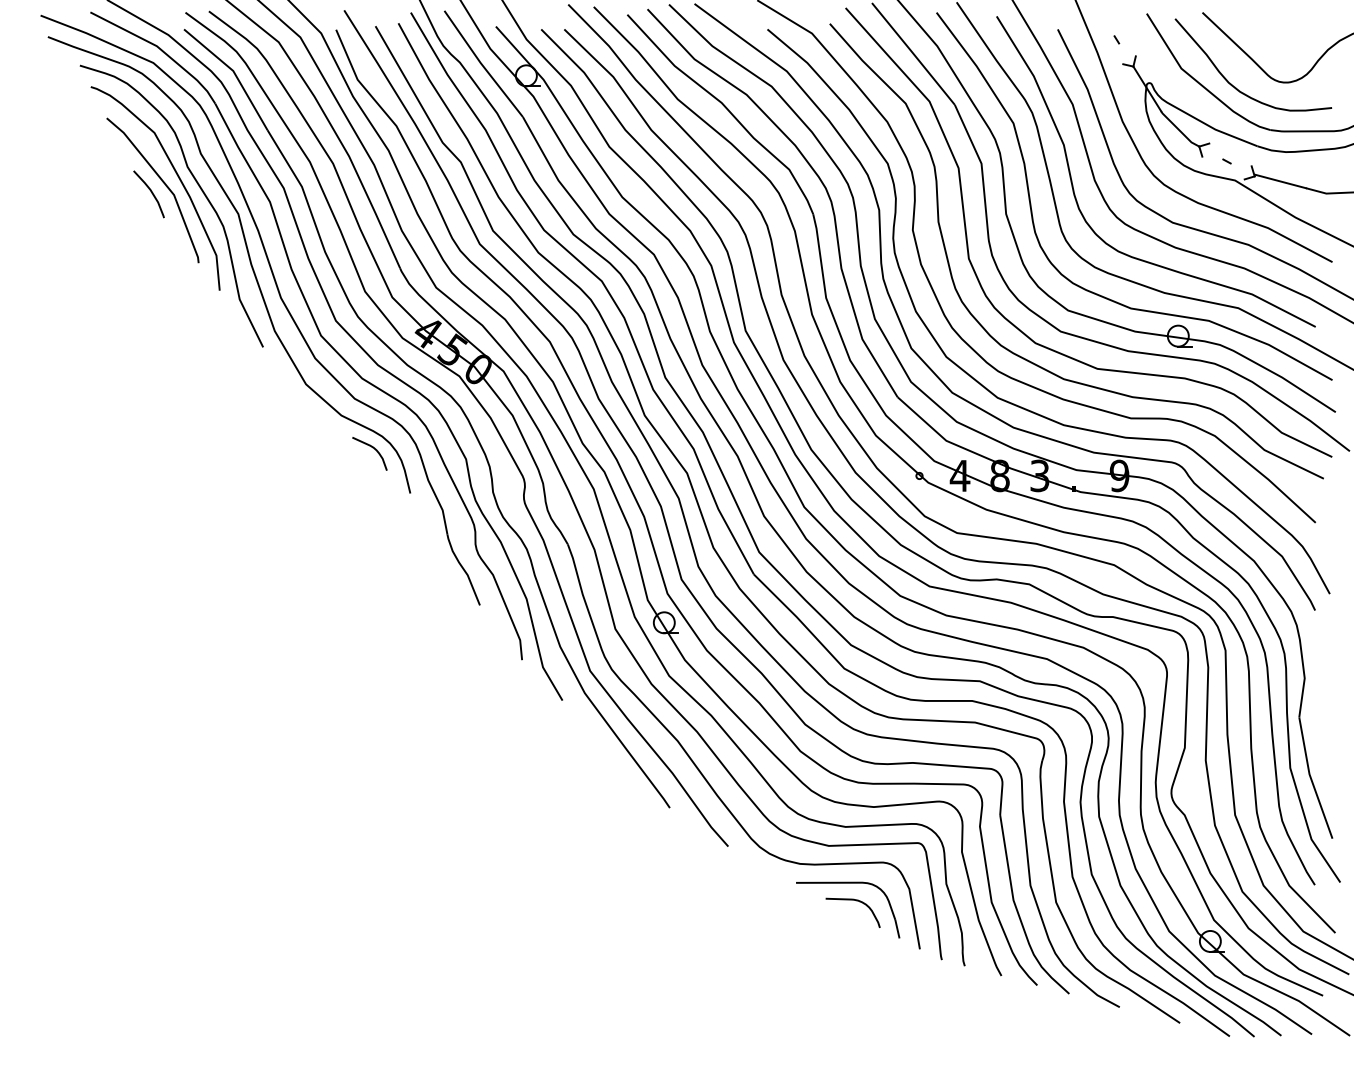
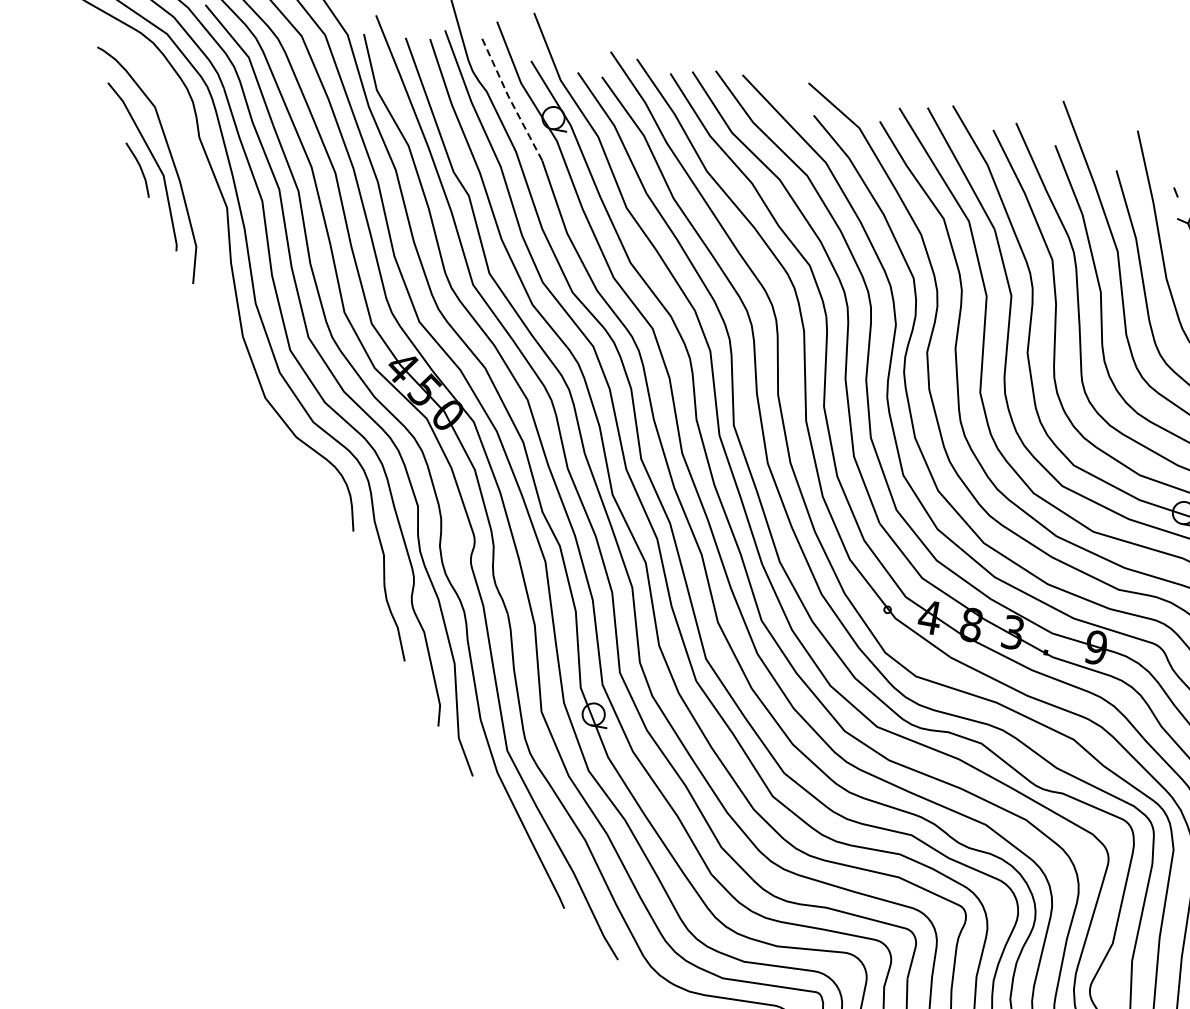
line: (481, 64) -> (508, 97), solid -> dashed
curve: (198, 186) -> (190, 171), removed
curve: (372, 448) -> (322, 477), removed

